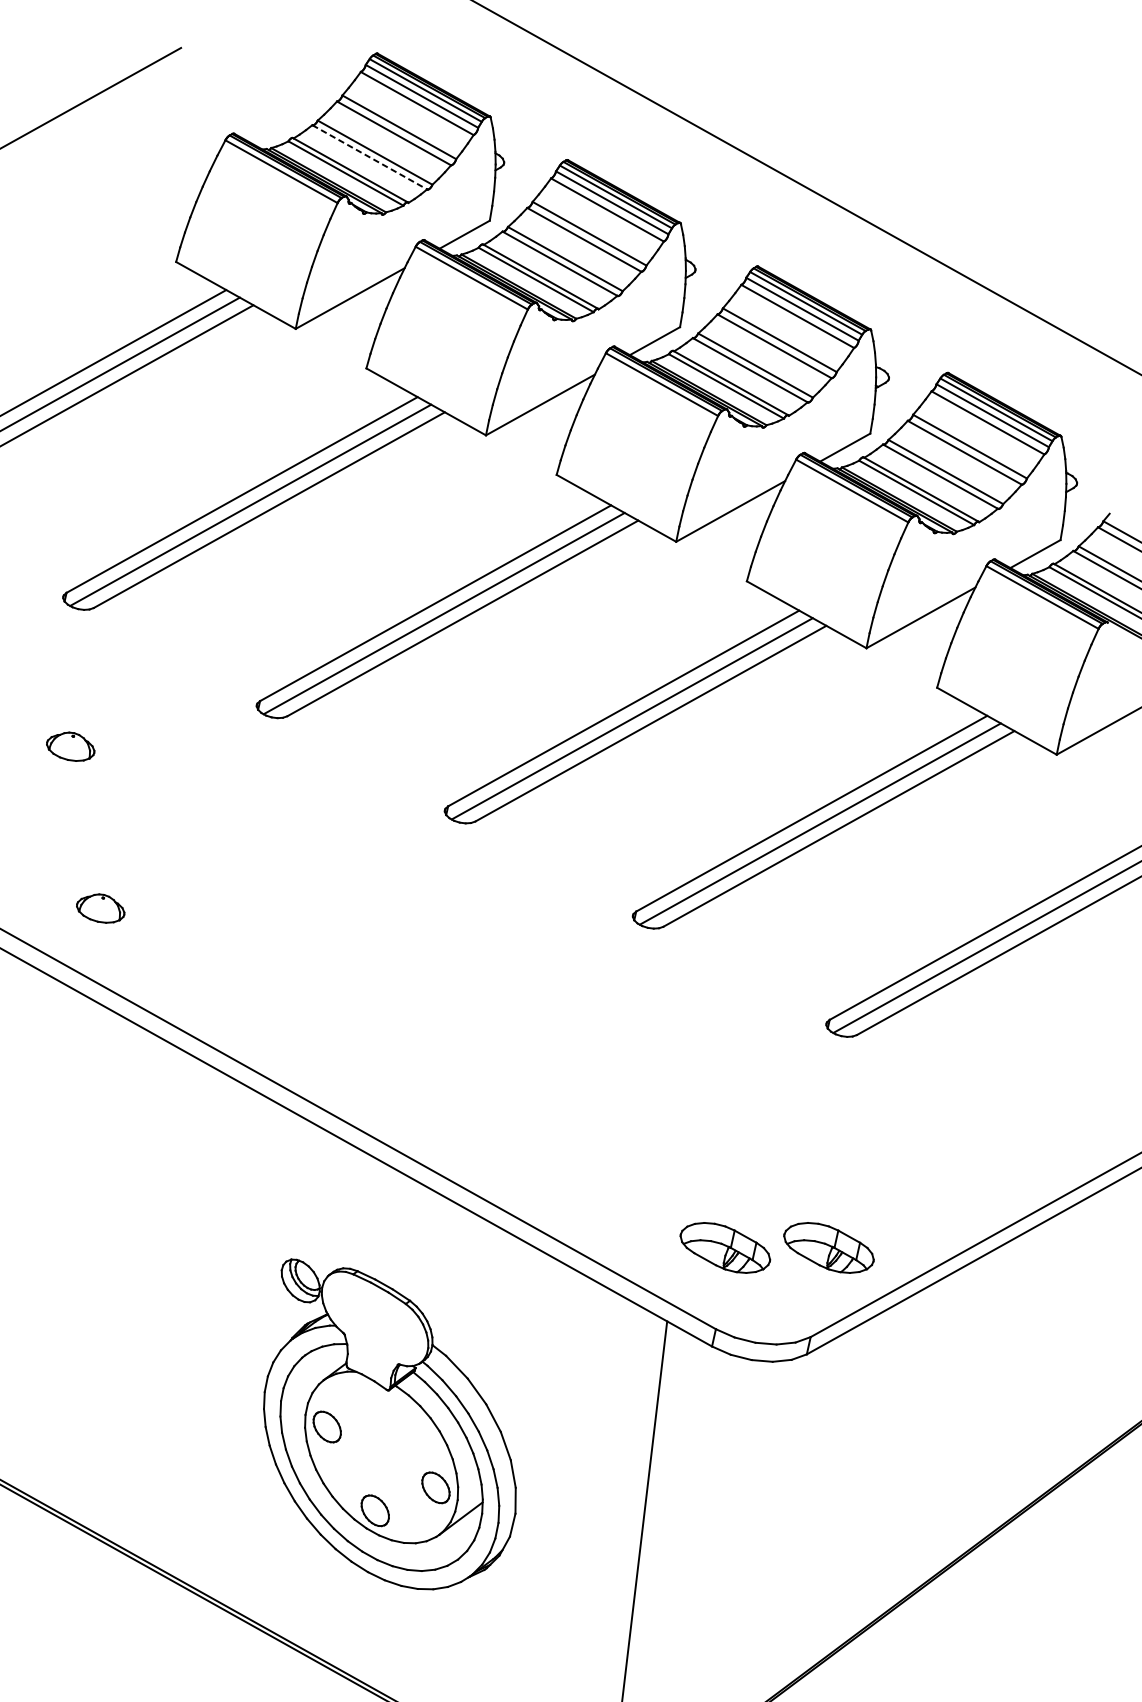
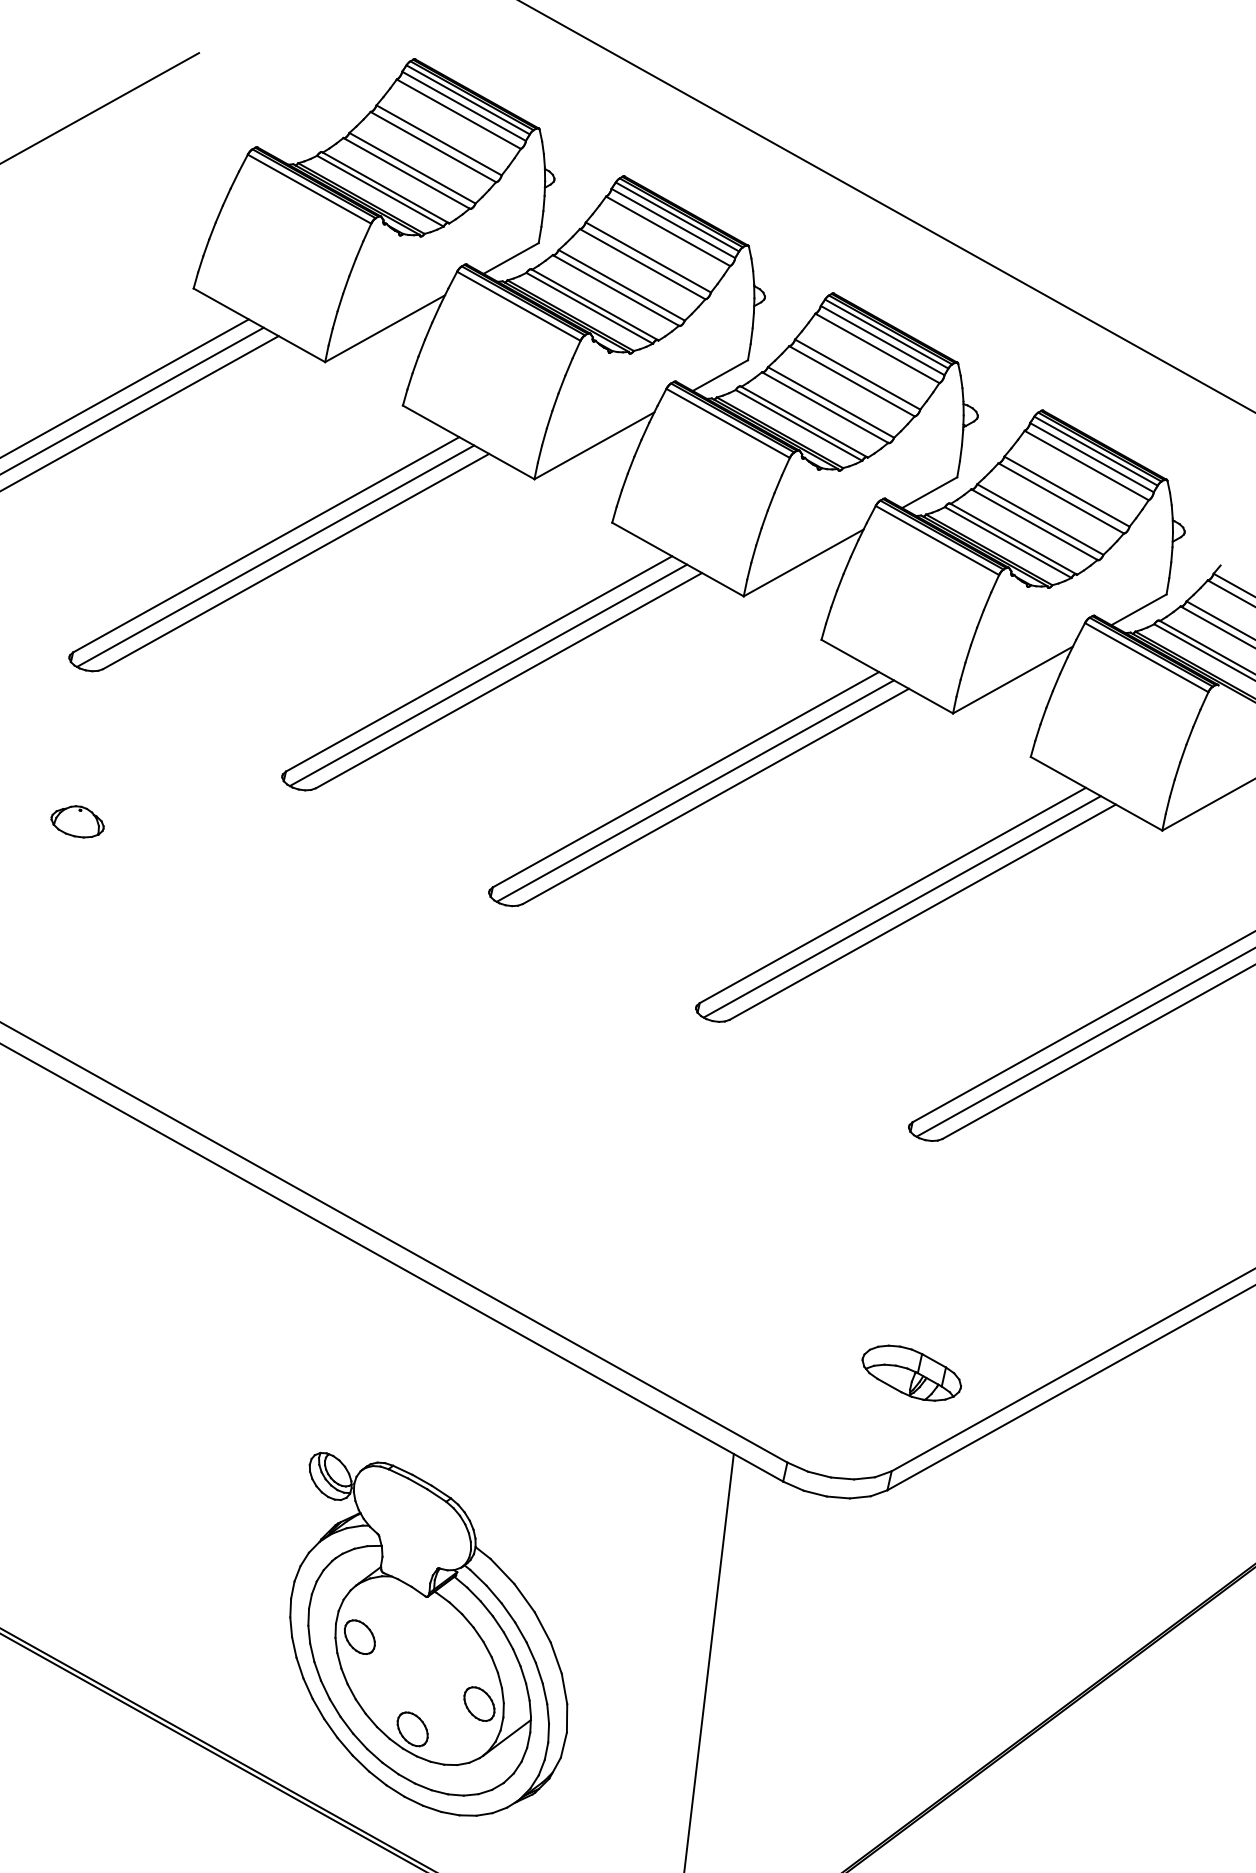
line: (370, 157) -> (407, 173), dashed -> solid
part: (100, 908) -> (110, 999), removed
part: (725, 1247) -> (797, 1372), removed
part: (389, 1423) -> (428, 1633), moved

